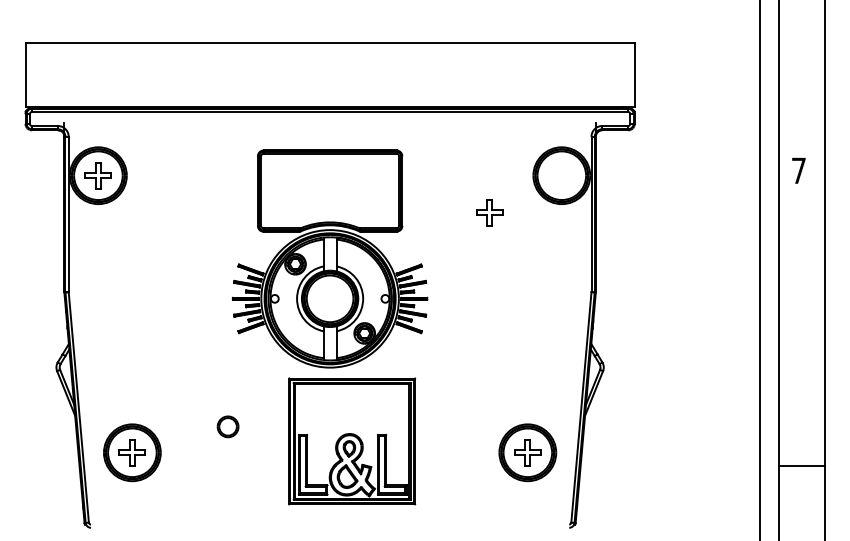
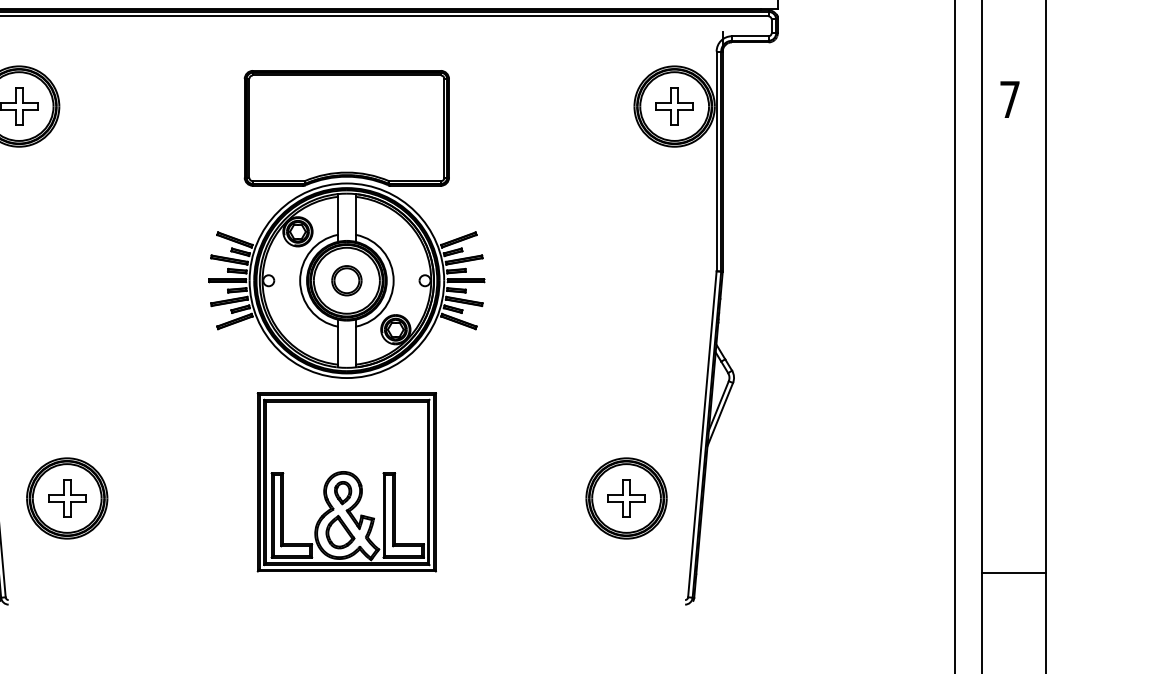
part: (489, 212) -> (674, 106), moved
part: (227, 426) -> (346, 280), moved
part: (352, 441) -> (347, 482), moved
line: (801, 466) -> (1013, 573), moved

